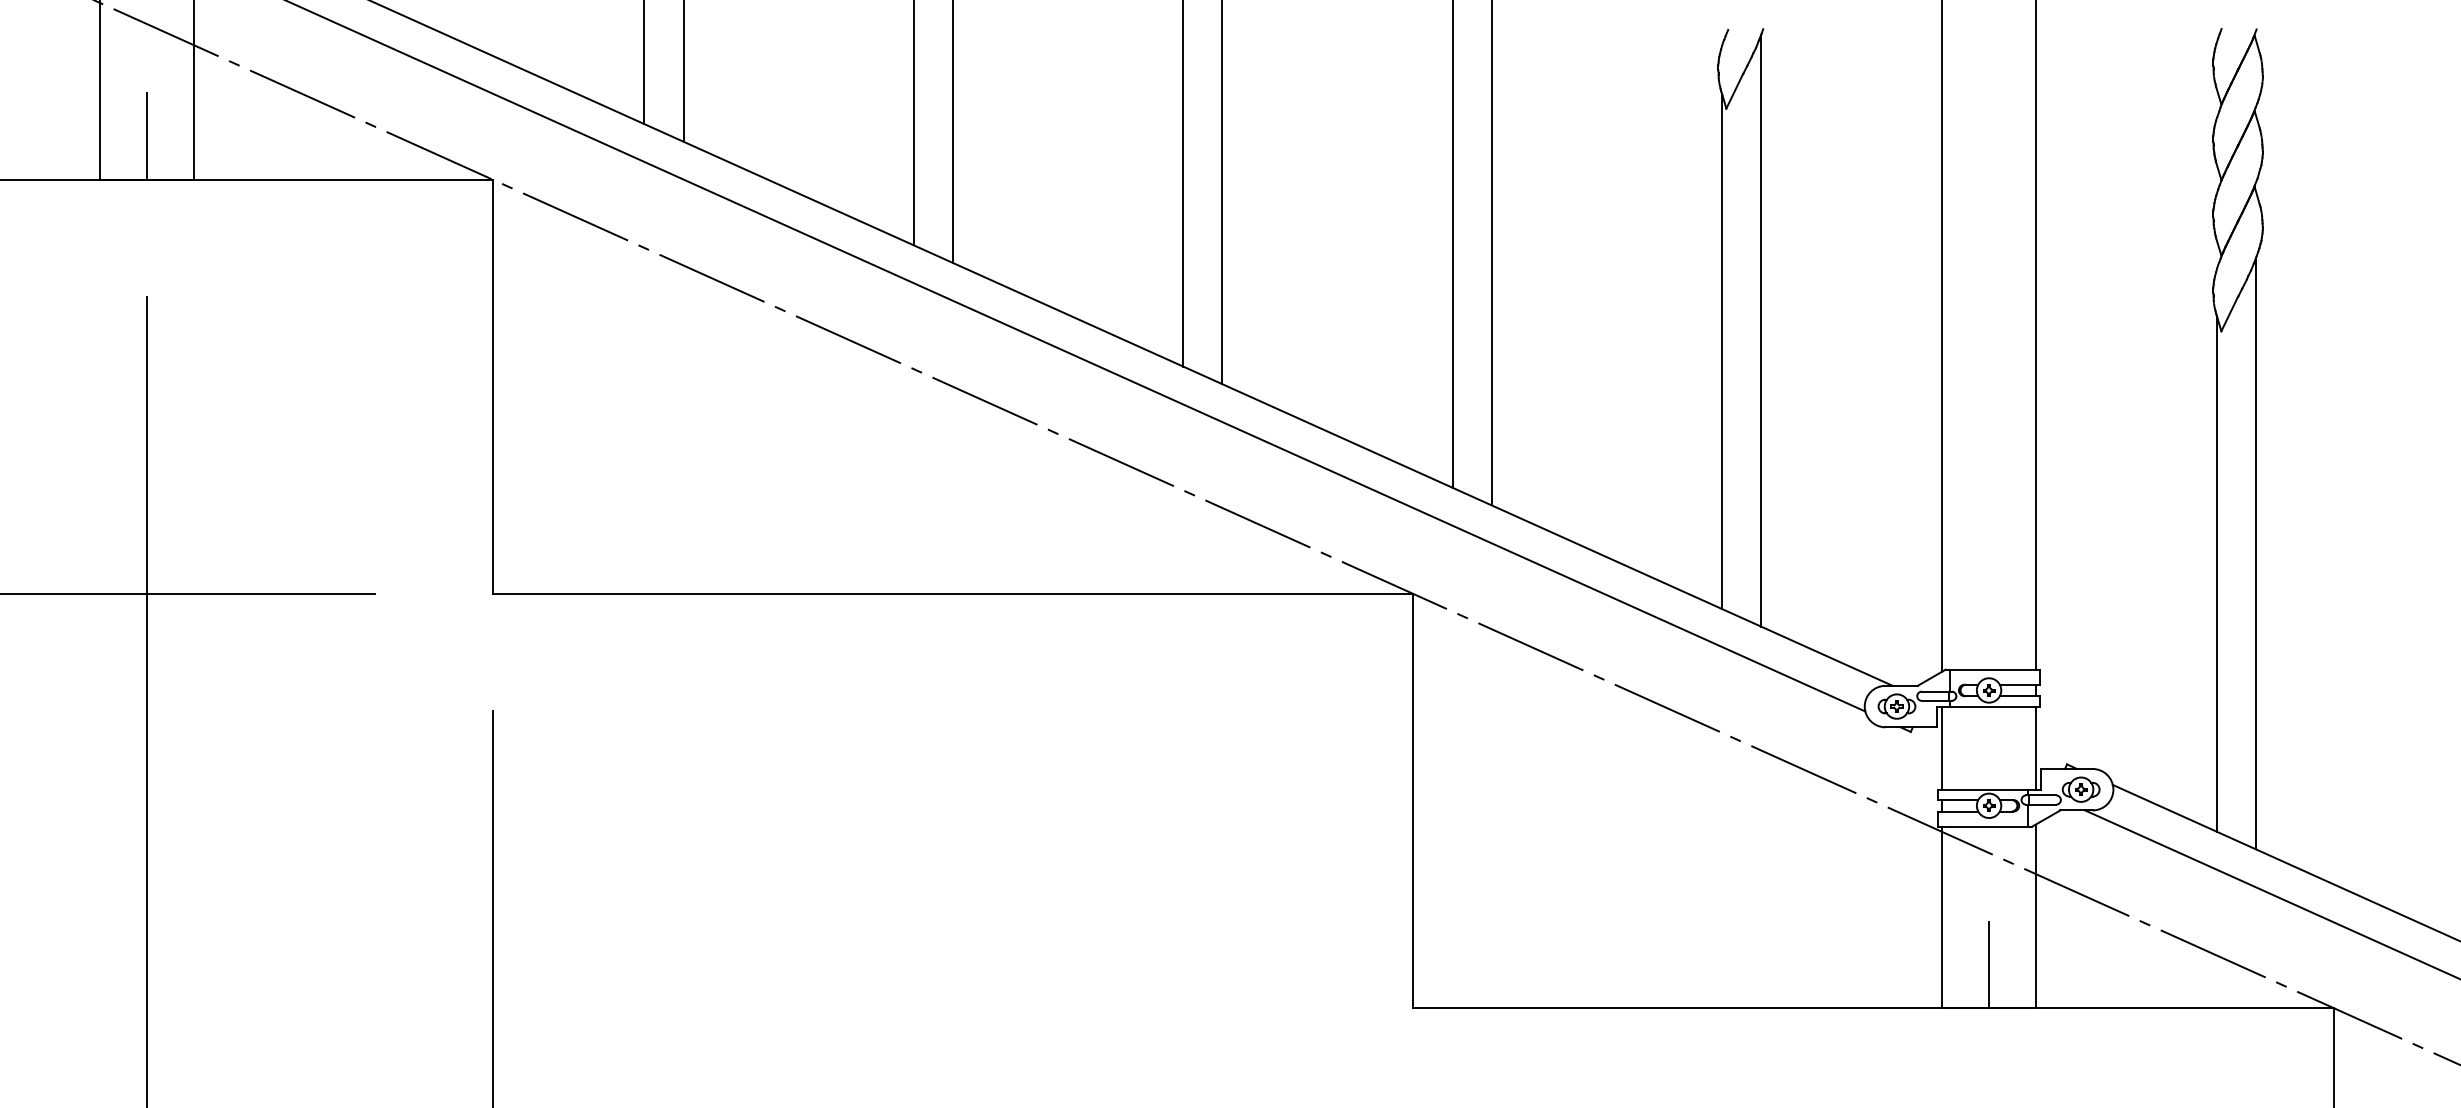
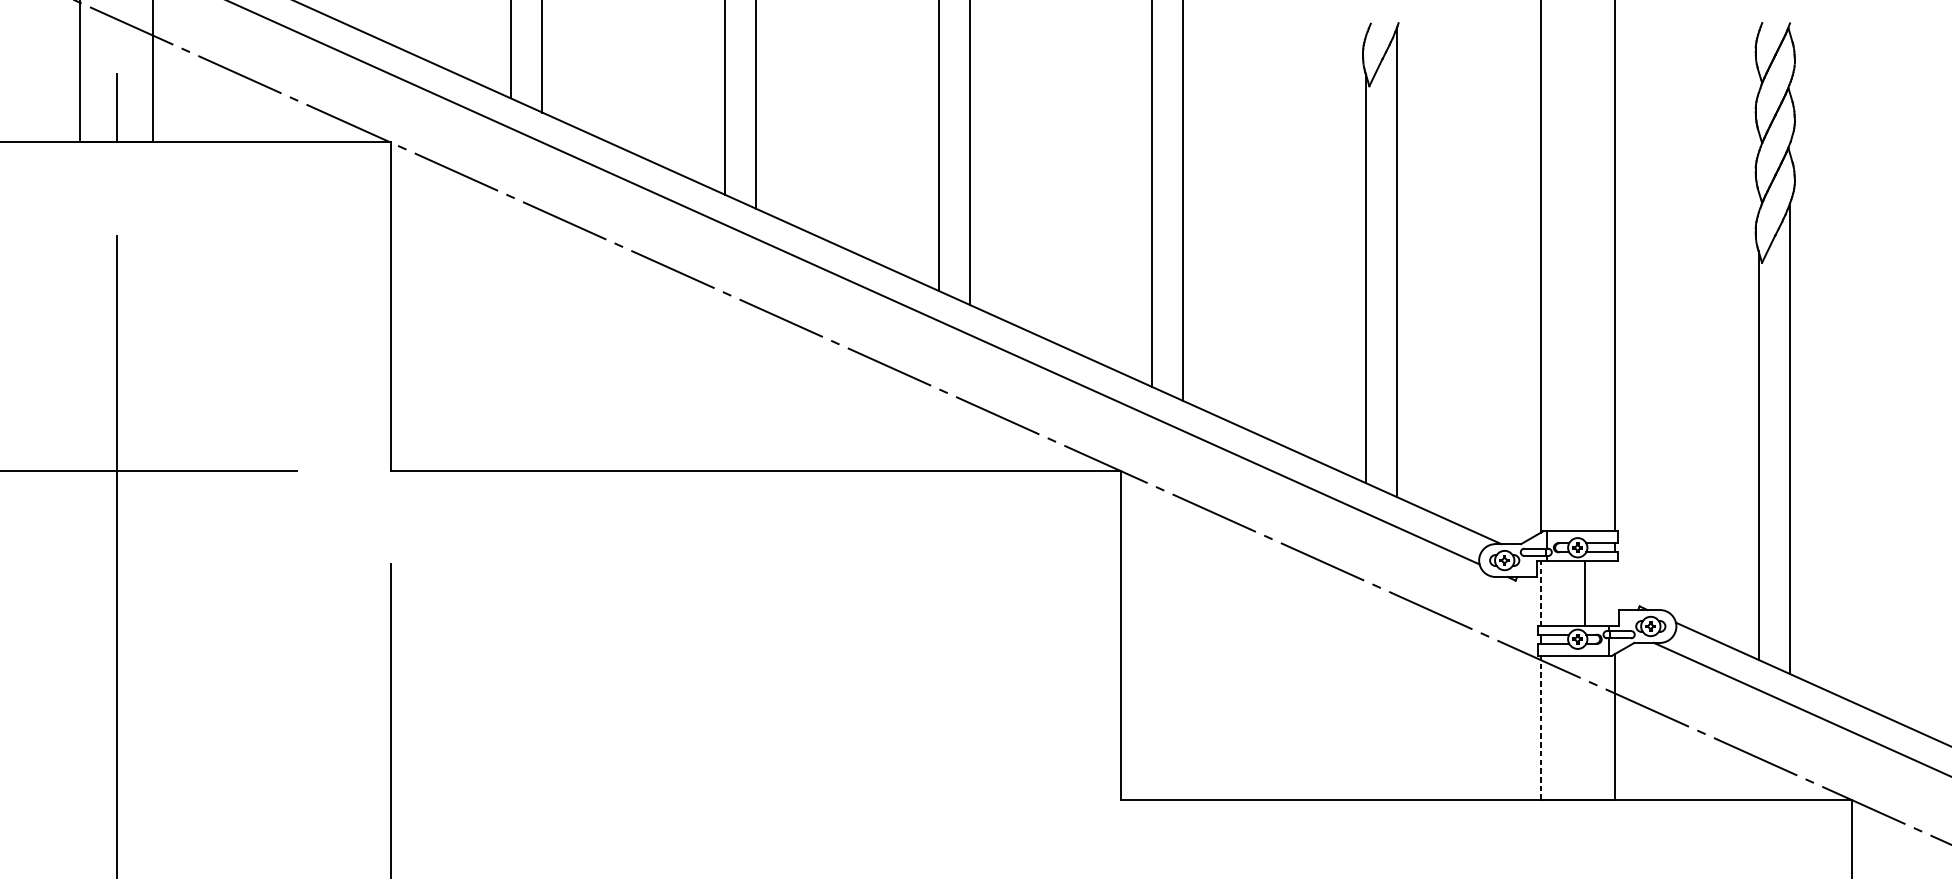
line: (2035, 747) -> (1584, 593), moved
line: (1942, 748) -> (1540, 593), solid -> dashed
line: (1942, 917) -> (1540, 727), solid -> dashed
line: (1989, 964) -> (1578, 765), removed

